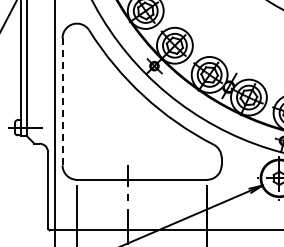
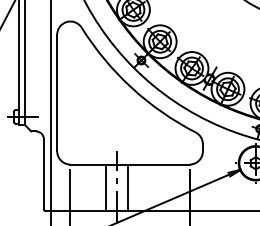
line: (62, 101) -> (57, 92), dashed -> solid
line: (115, 204) -> (105, 187), added
line: (140, 204) -> (128, 187), added

